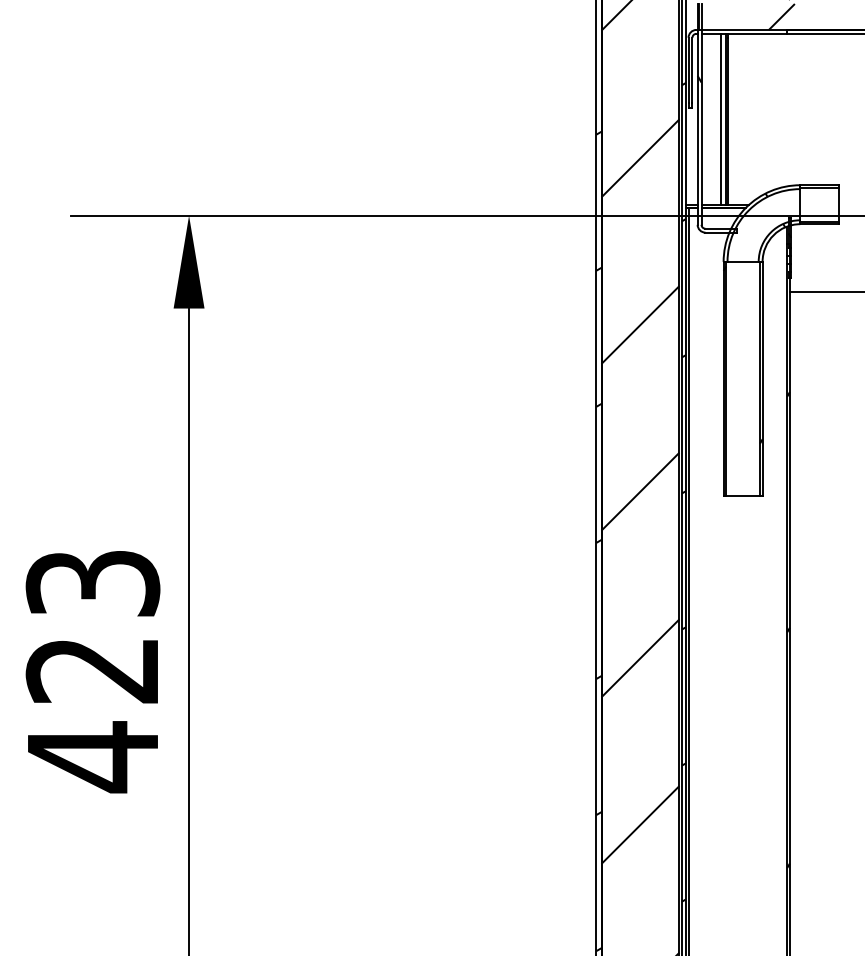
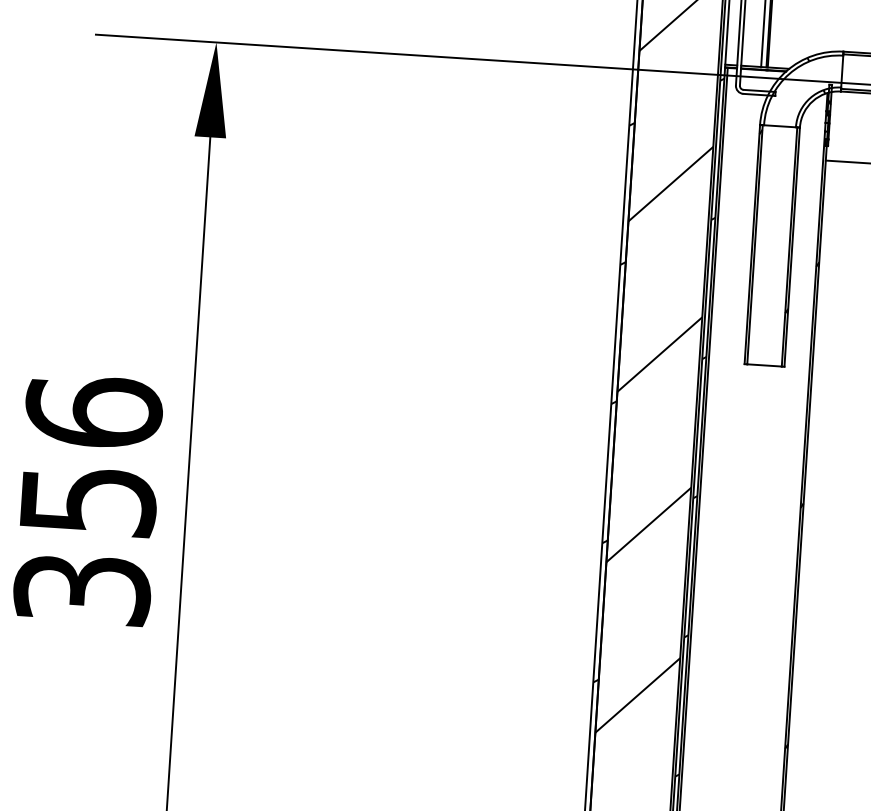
text: (92, 670) -> (87, 501), 423 -> 356

